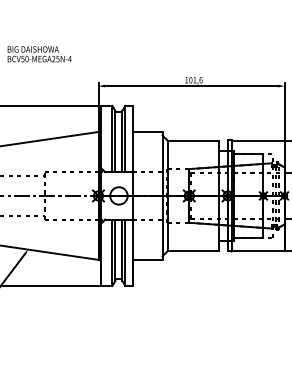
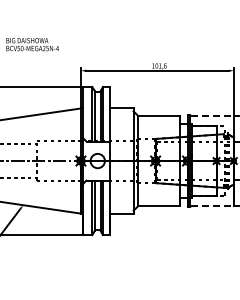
line: (258, 140) -> (212, 115), solid -> dashed
line: (258, 251) -> (212, 206), solid -> dashed

